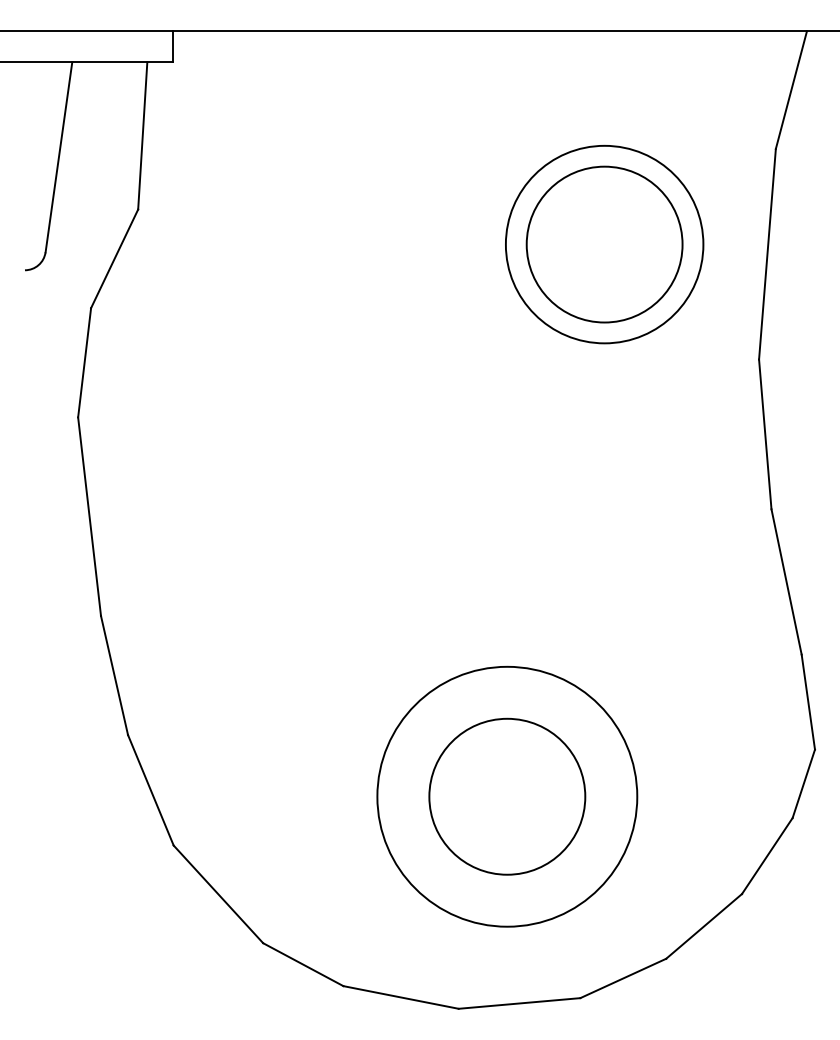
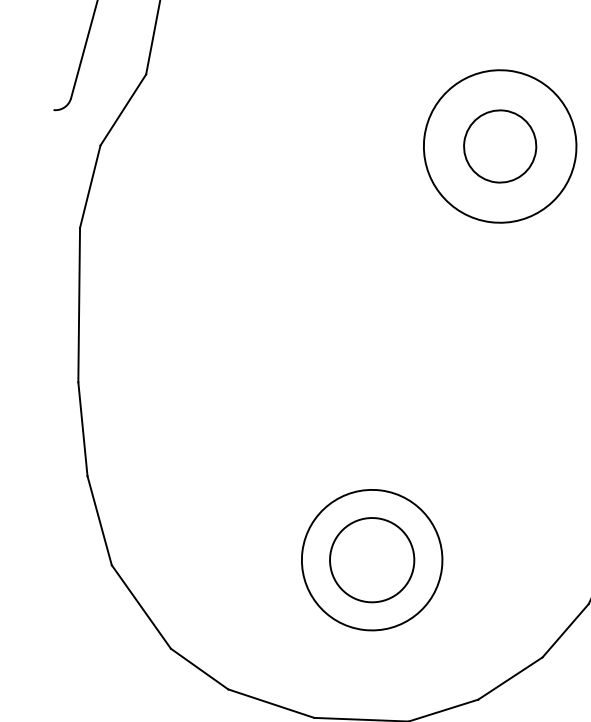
circle: (604, 244) -> (500, 146), size x0.6
circle: (507, 796) -> (372, 559), size x0.7
circle: (507, 796) -> (372, 559), size x0.7

